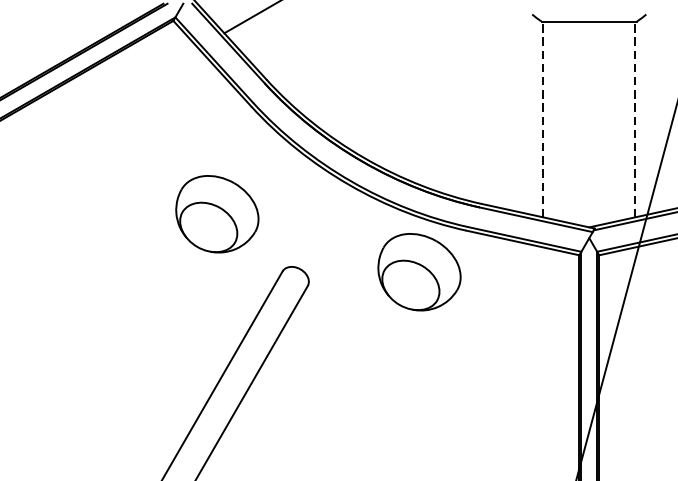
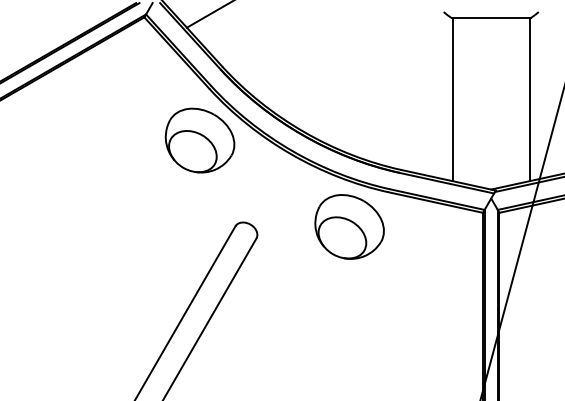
line: (542, 119) -> (452, 99), dashed -> solid
line: (635, 119) -> (529, 99), dashed -> solid
part: (216, 214) -> (199, 140), moved

